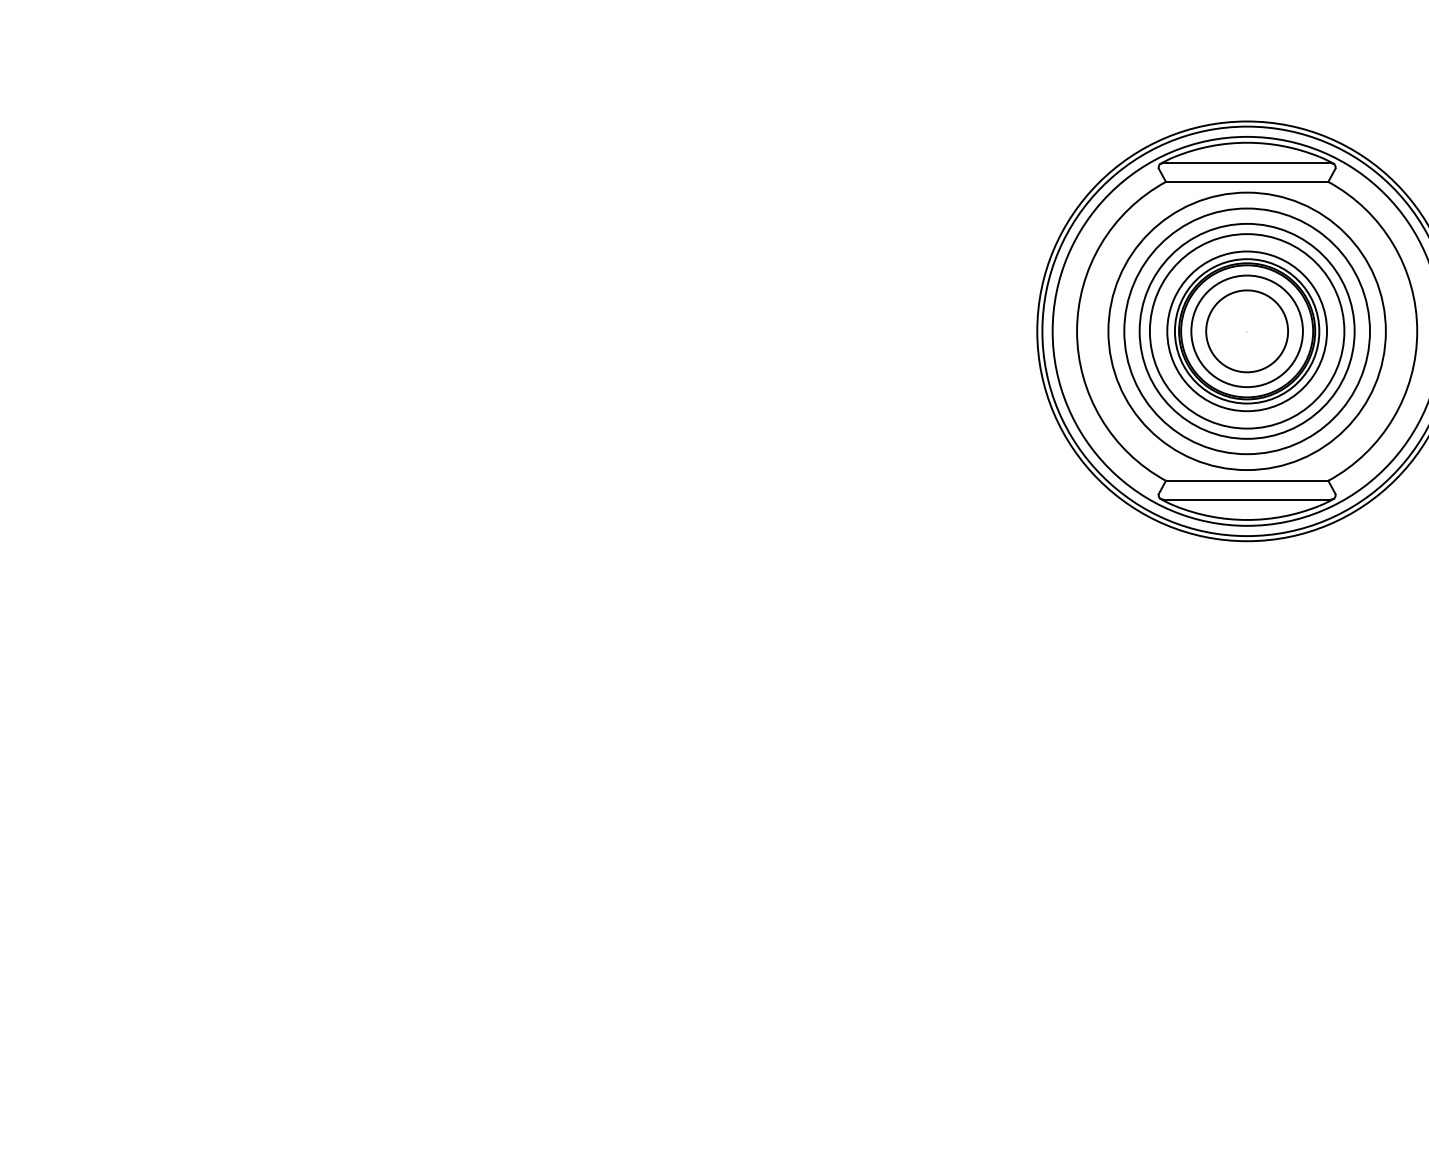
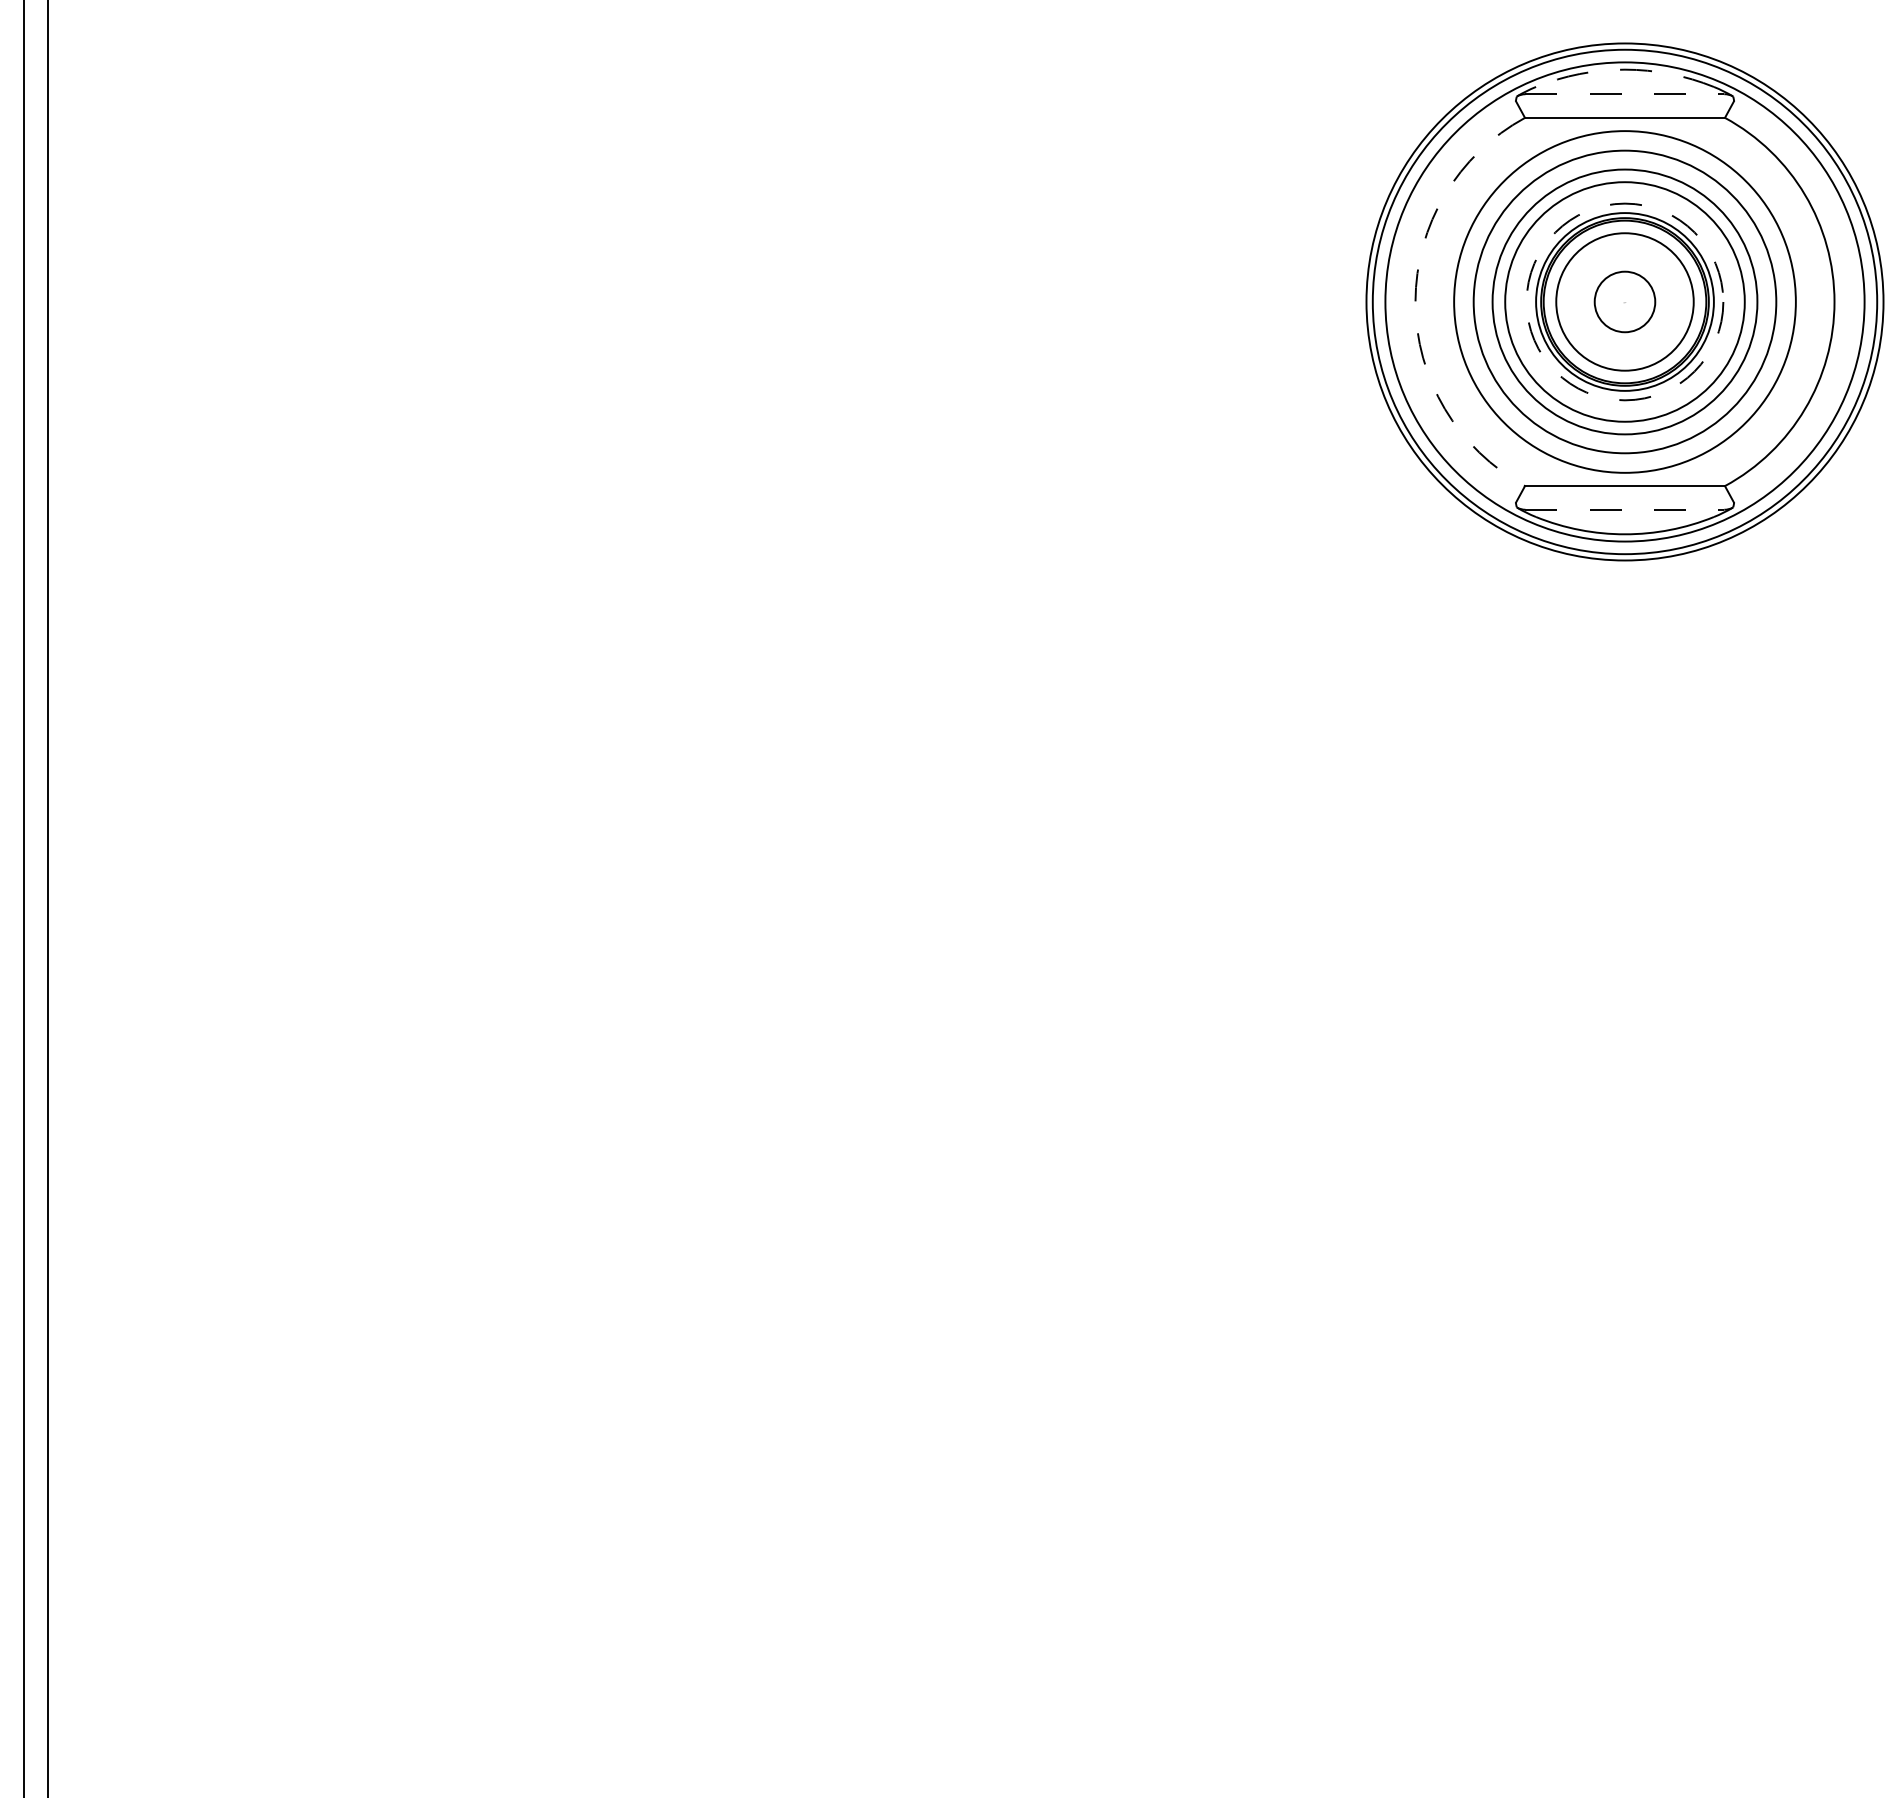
arc: (1247, 142) -> (1625, 69), solid -> dashed
line: (1247, 162) -> (1625, 94), solid -> dashed
arc: (1077, 330) -> (1415, 301), solid -> dashed
circle: (1246, 330) -> (1624, 301), size x0.6
circle: (1246, 330) -> (1624, 301), solid -> dashed
line: (1247, 499) -> (1625, 509), solid -> dashed

